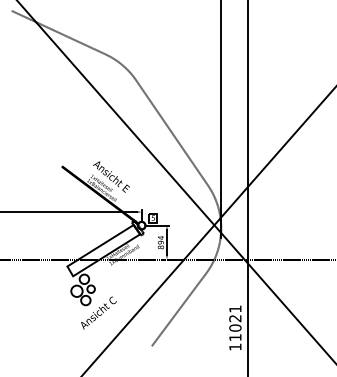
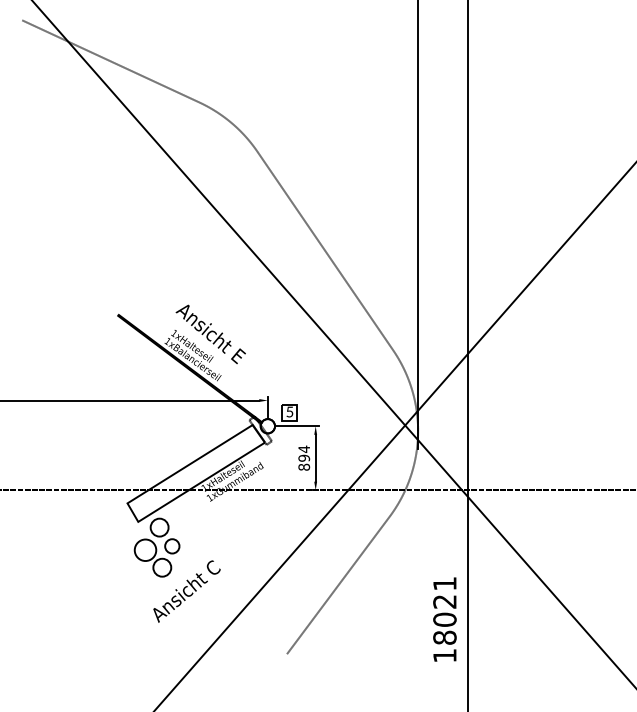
text: (235, 337) -> (445, 637), 11021 -> 18021

